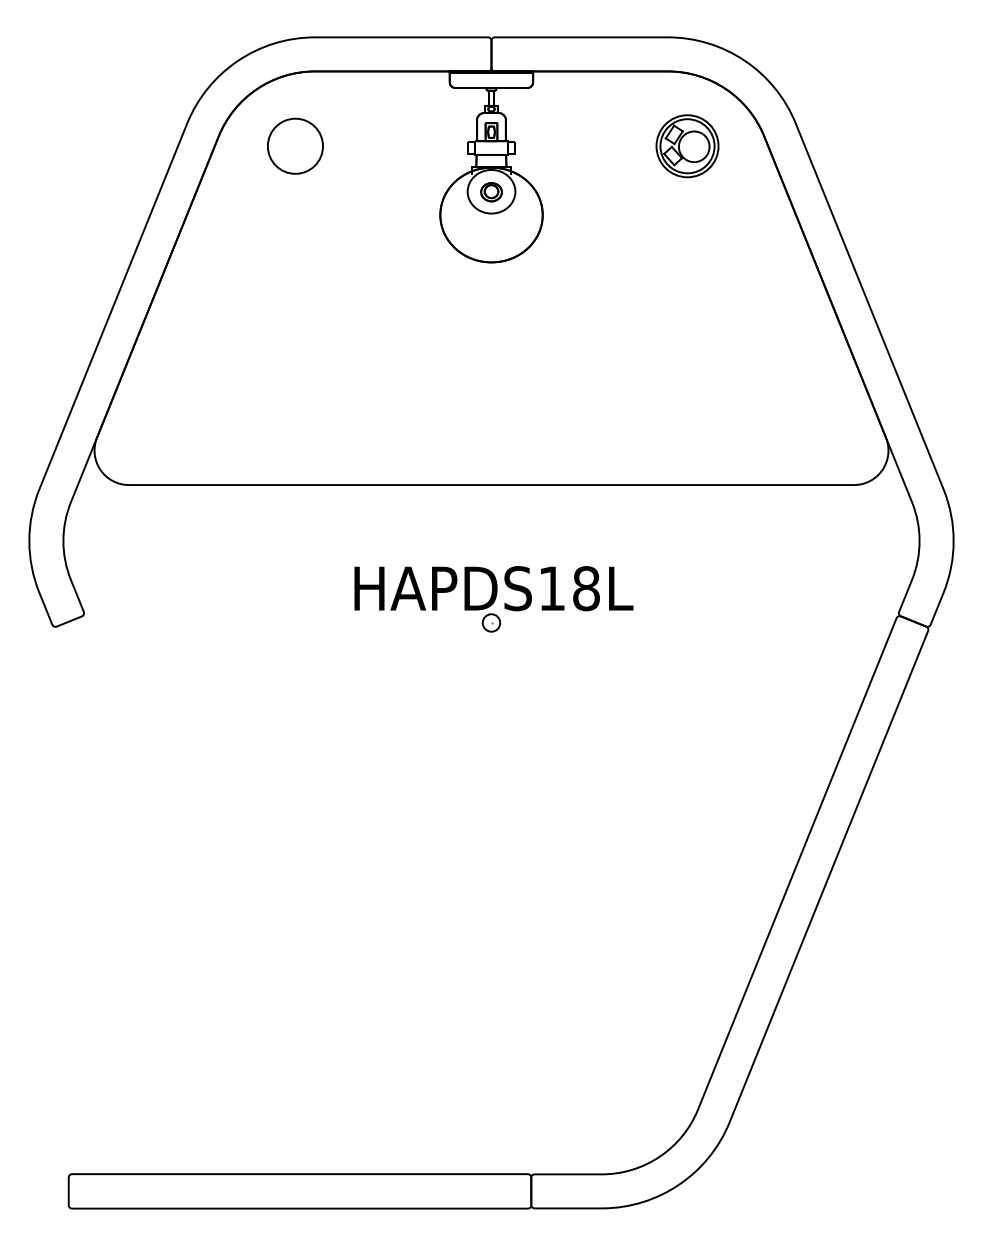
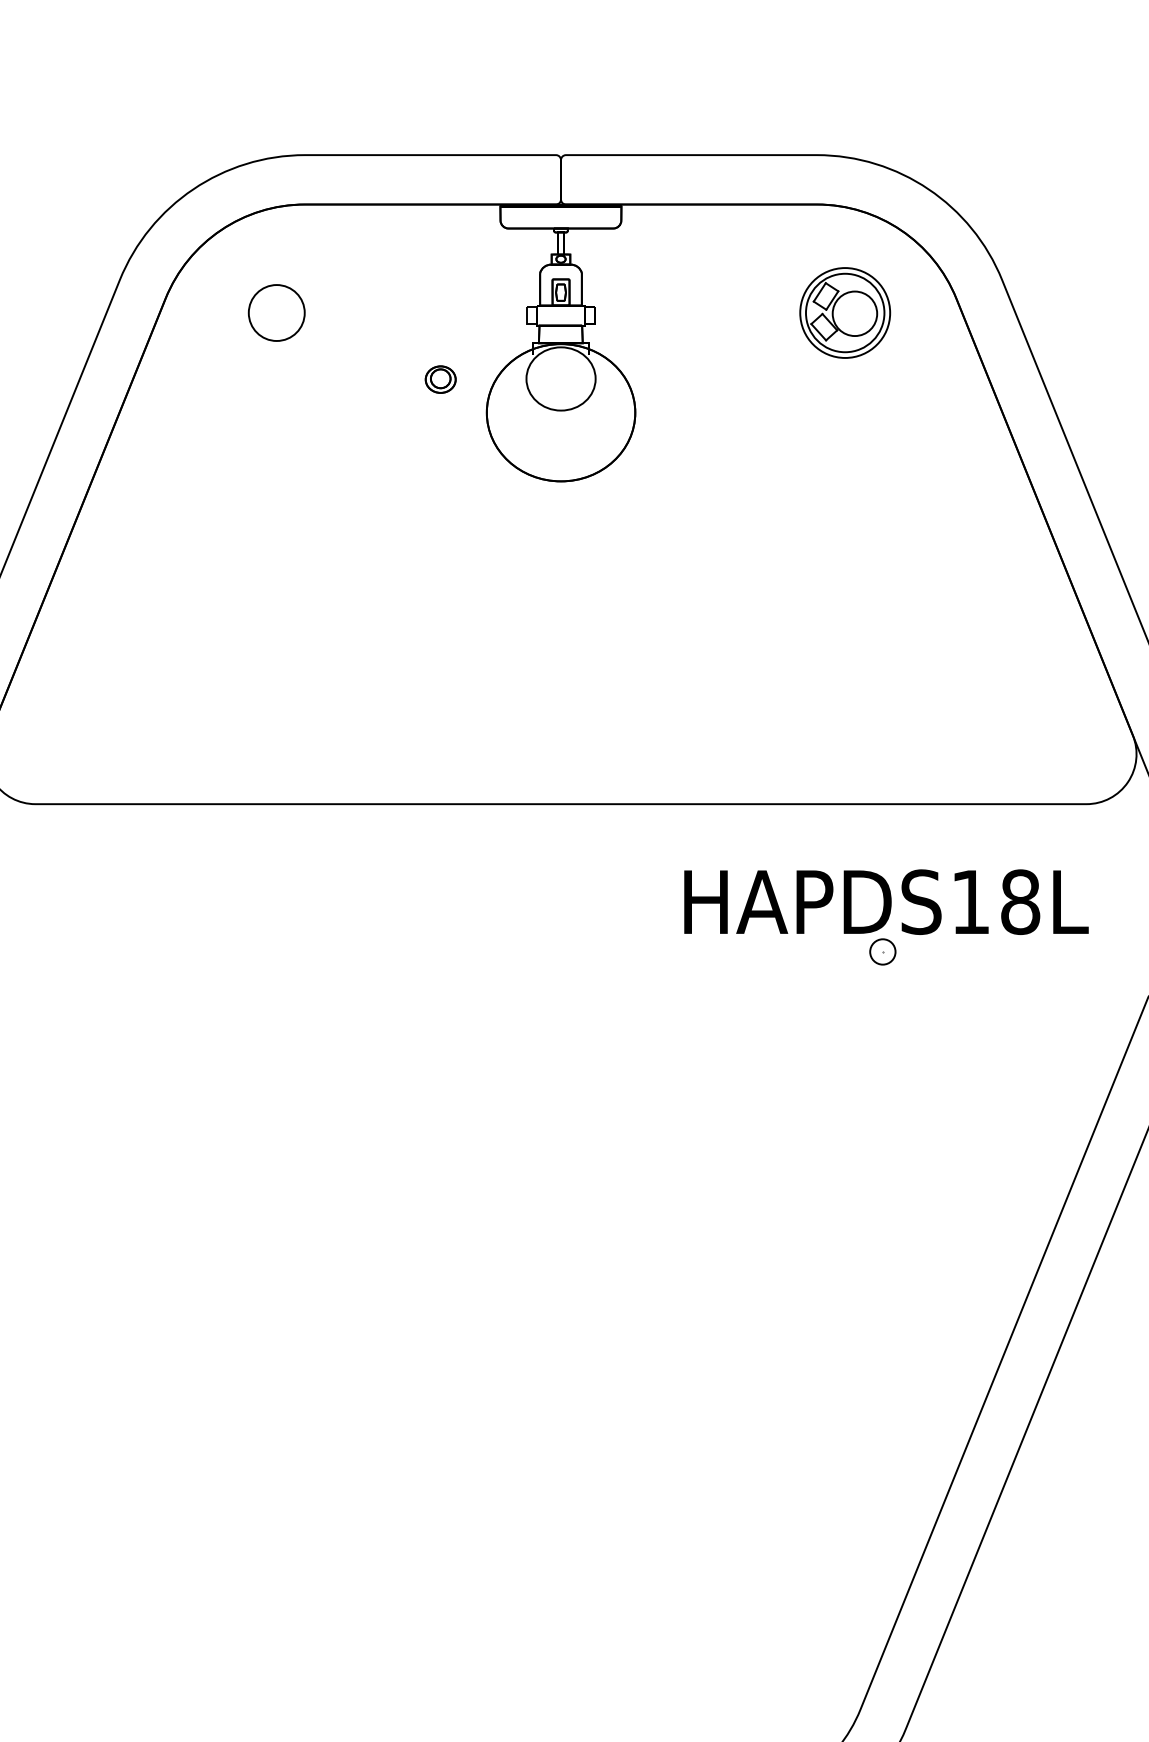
circle: (295, 145) -> (276, 311), size x0.7
part: (491, 192) -> (440, 380), moved
part: (493, 599) -> (885, 917), moved

